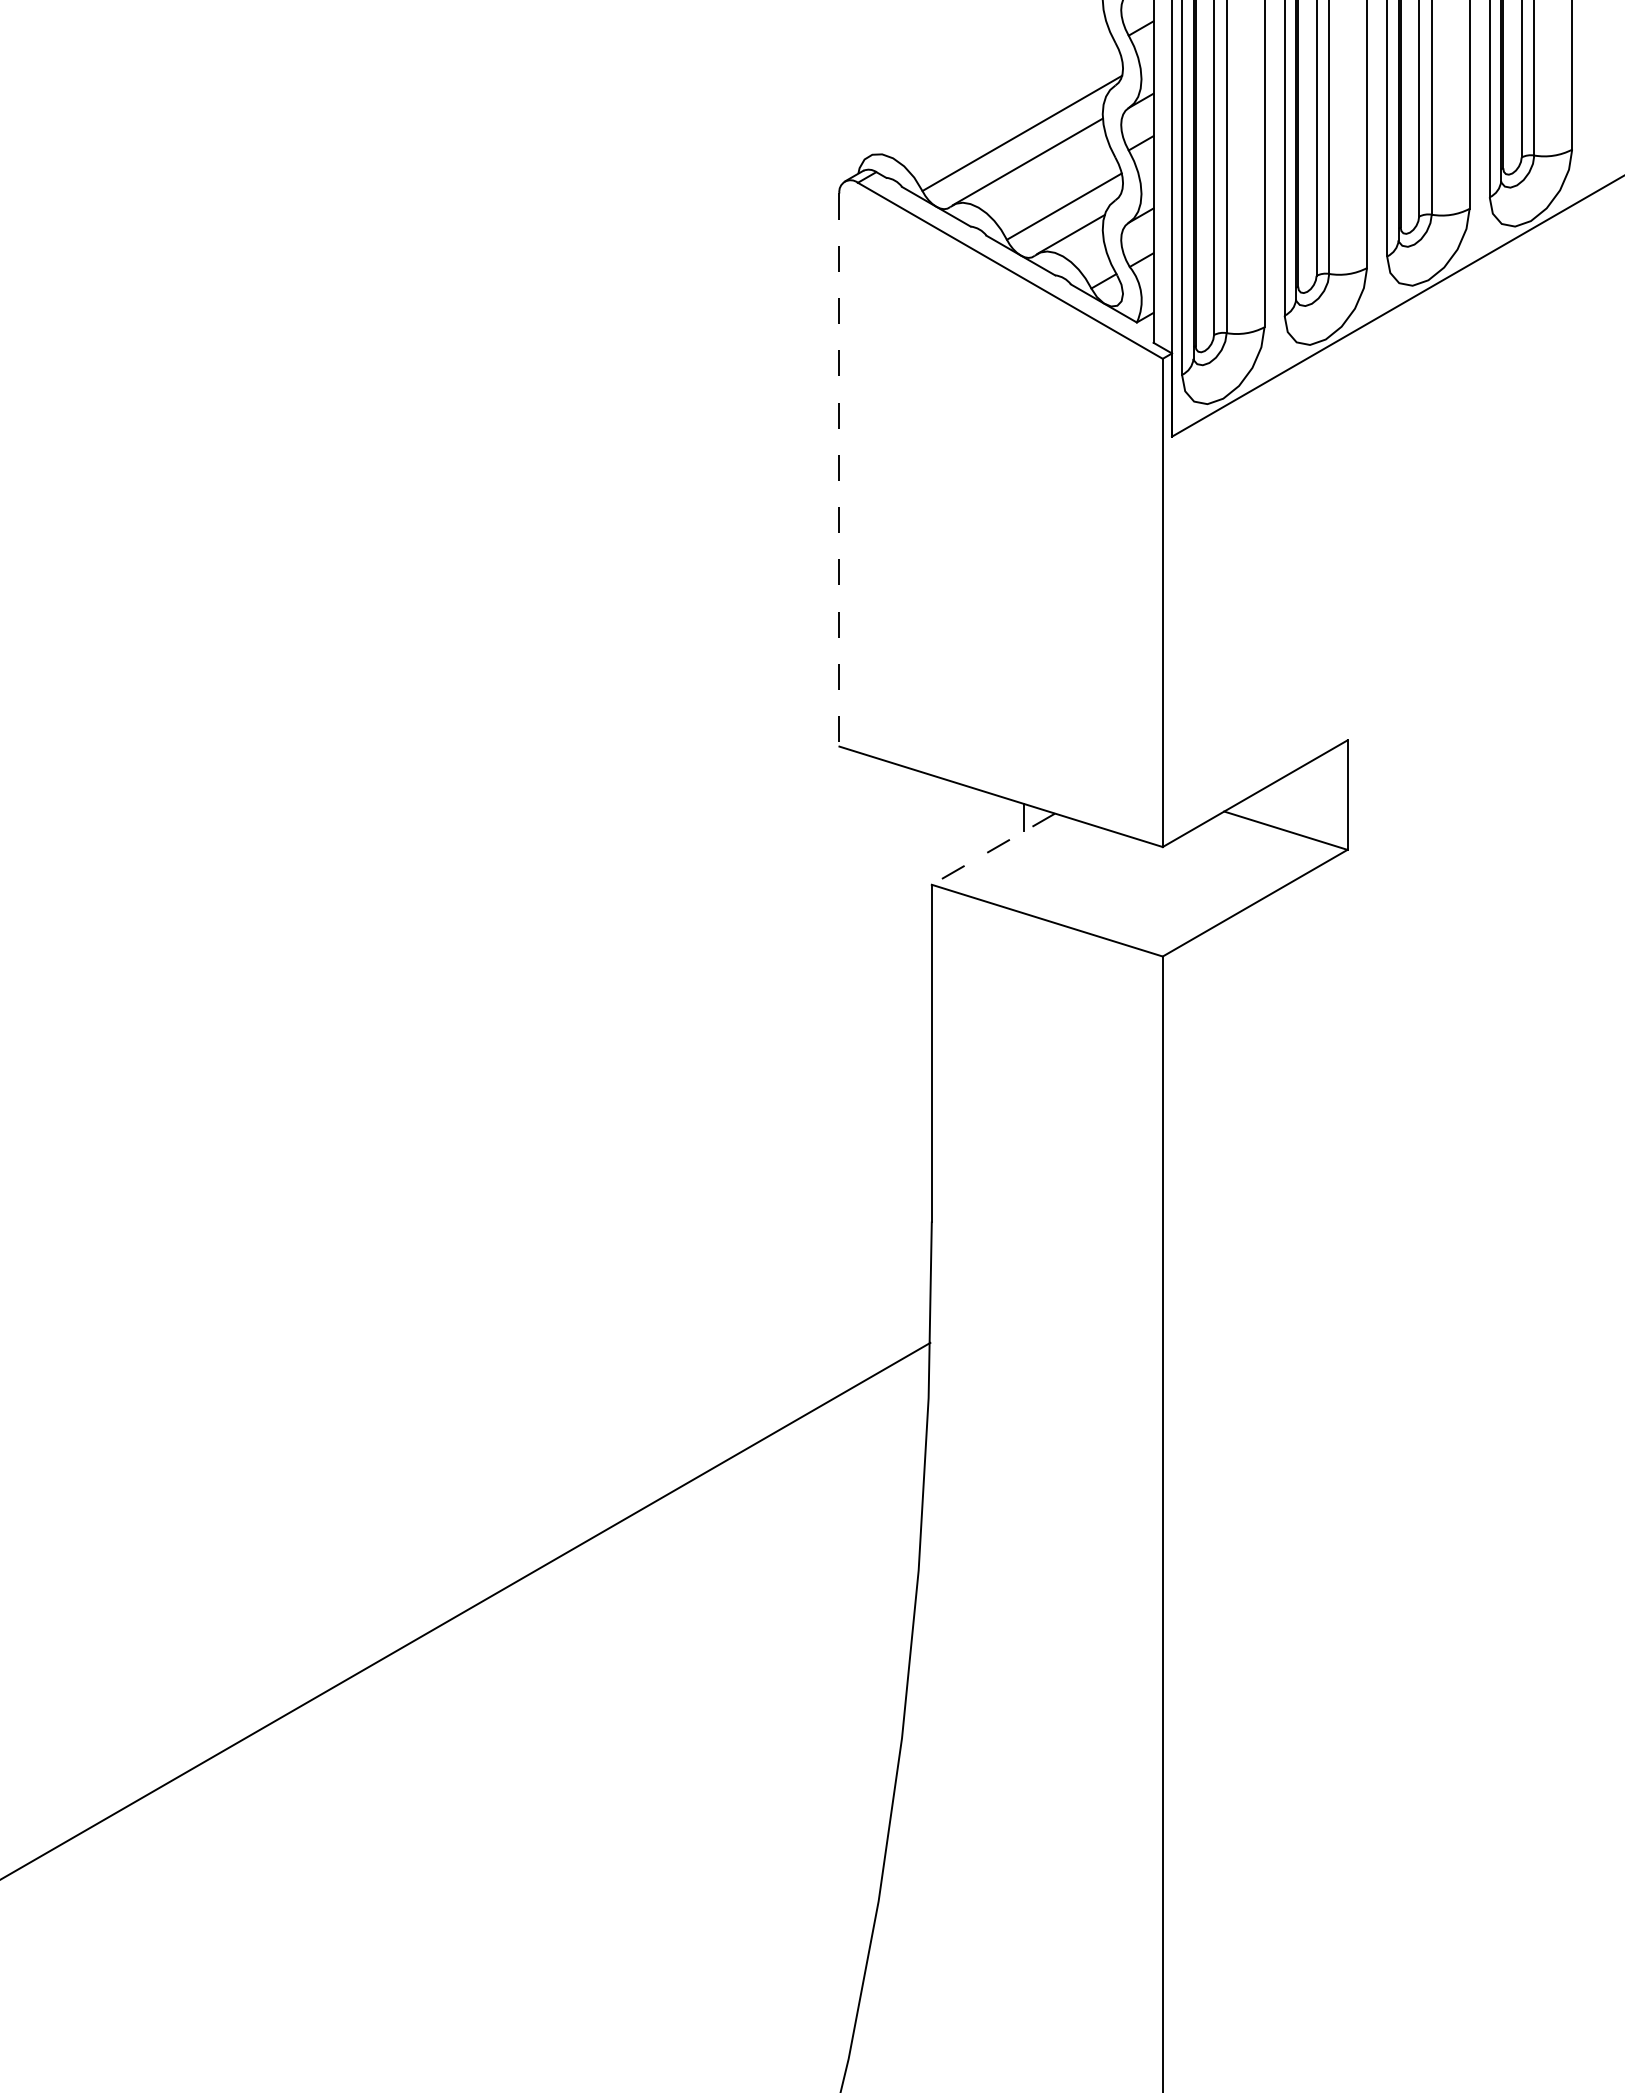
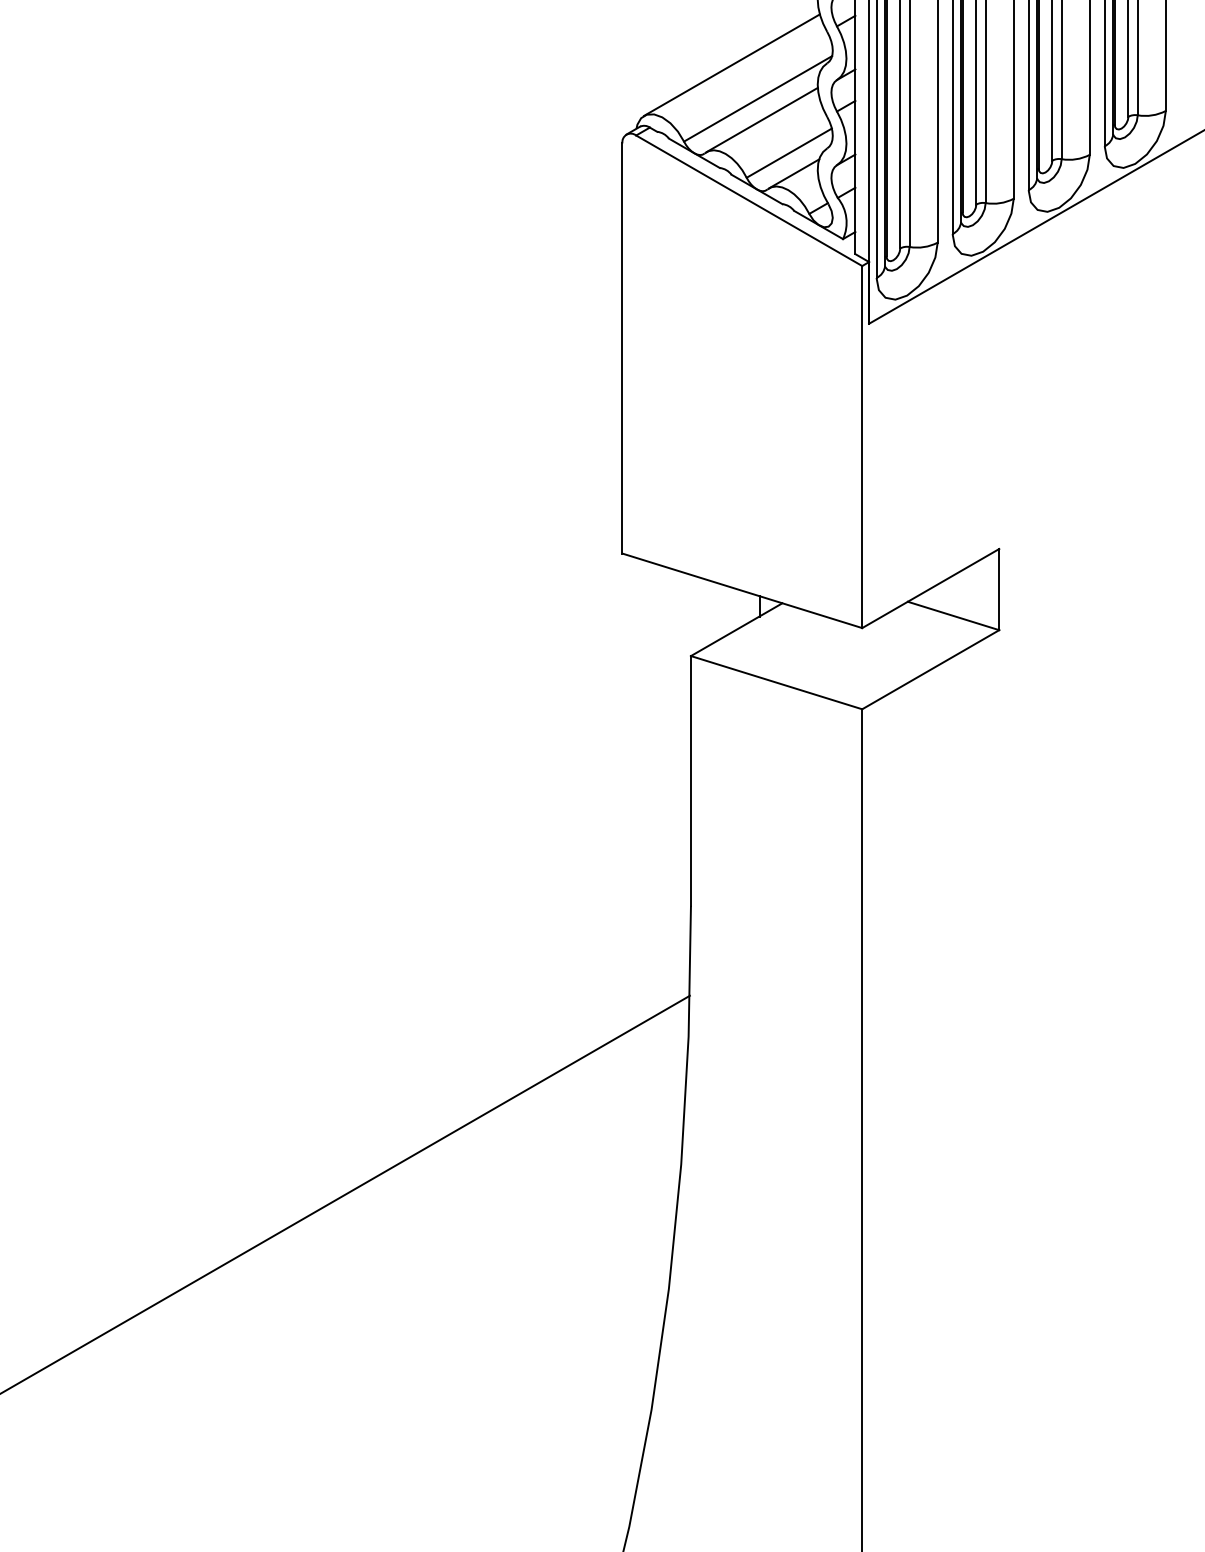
line: (986, 87) -> (731, 64), added
line: (839, 471) -> (622, 349), dashed -> solid
line: (993, 848) -> (736, 629), dashed -> solid

